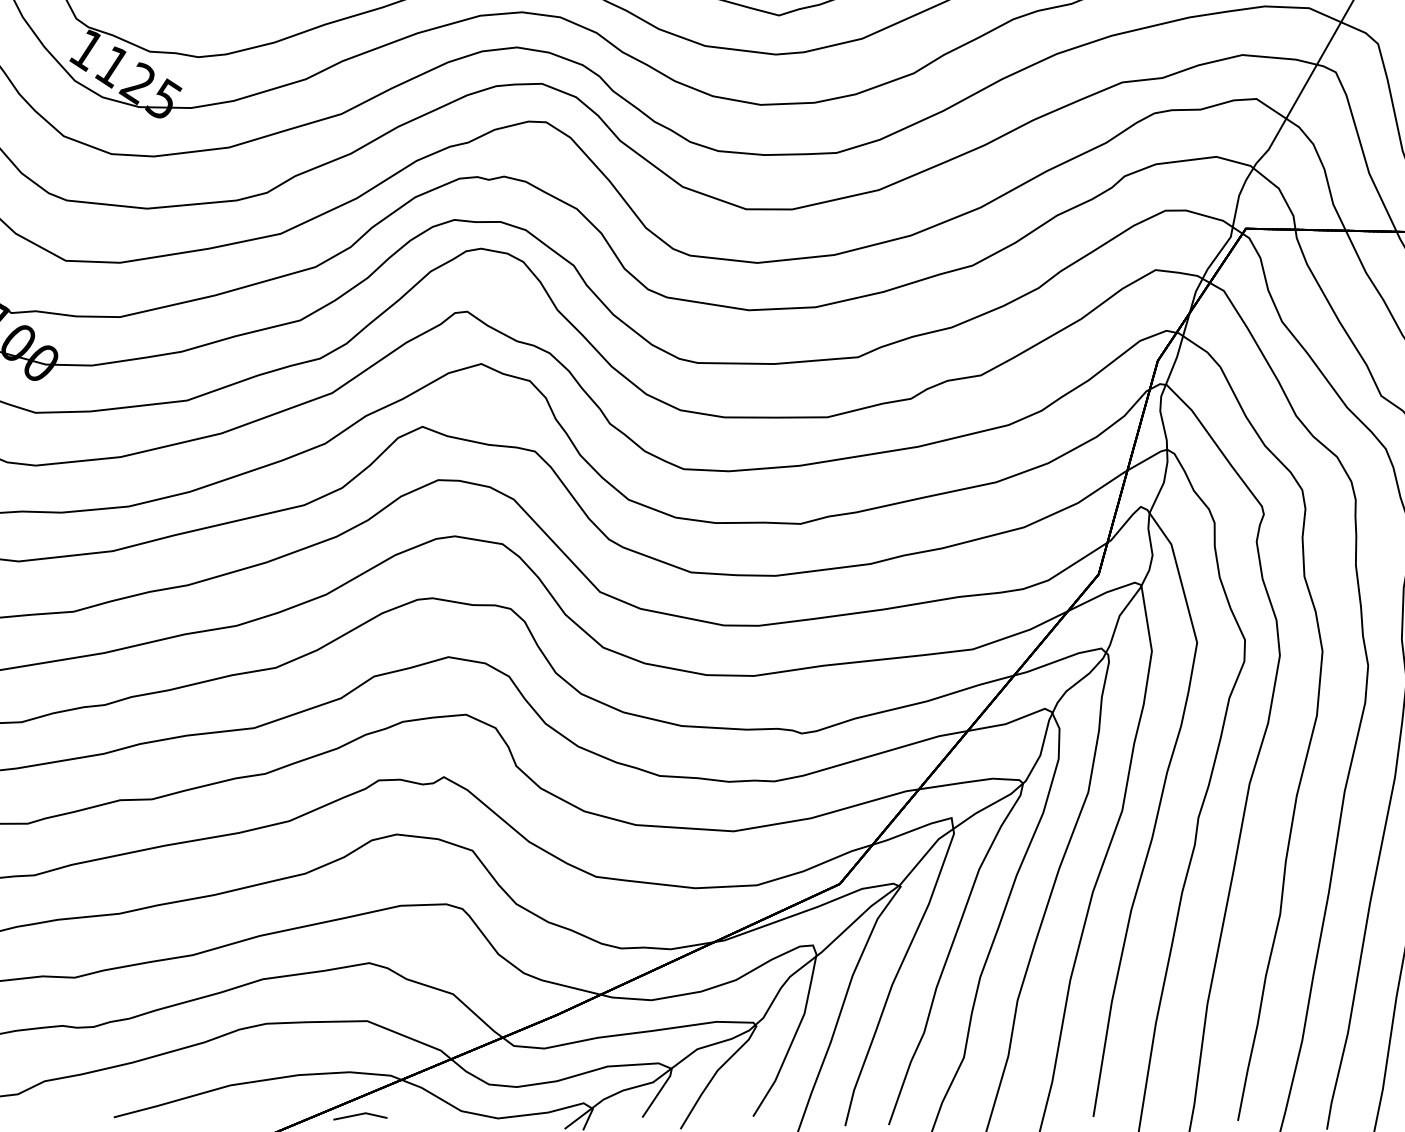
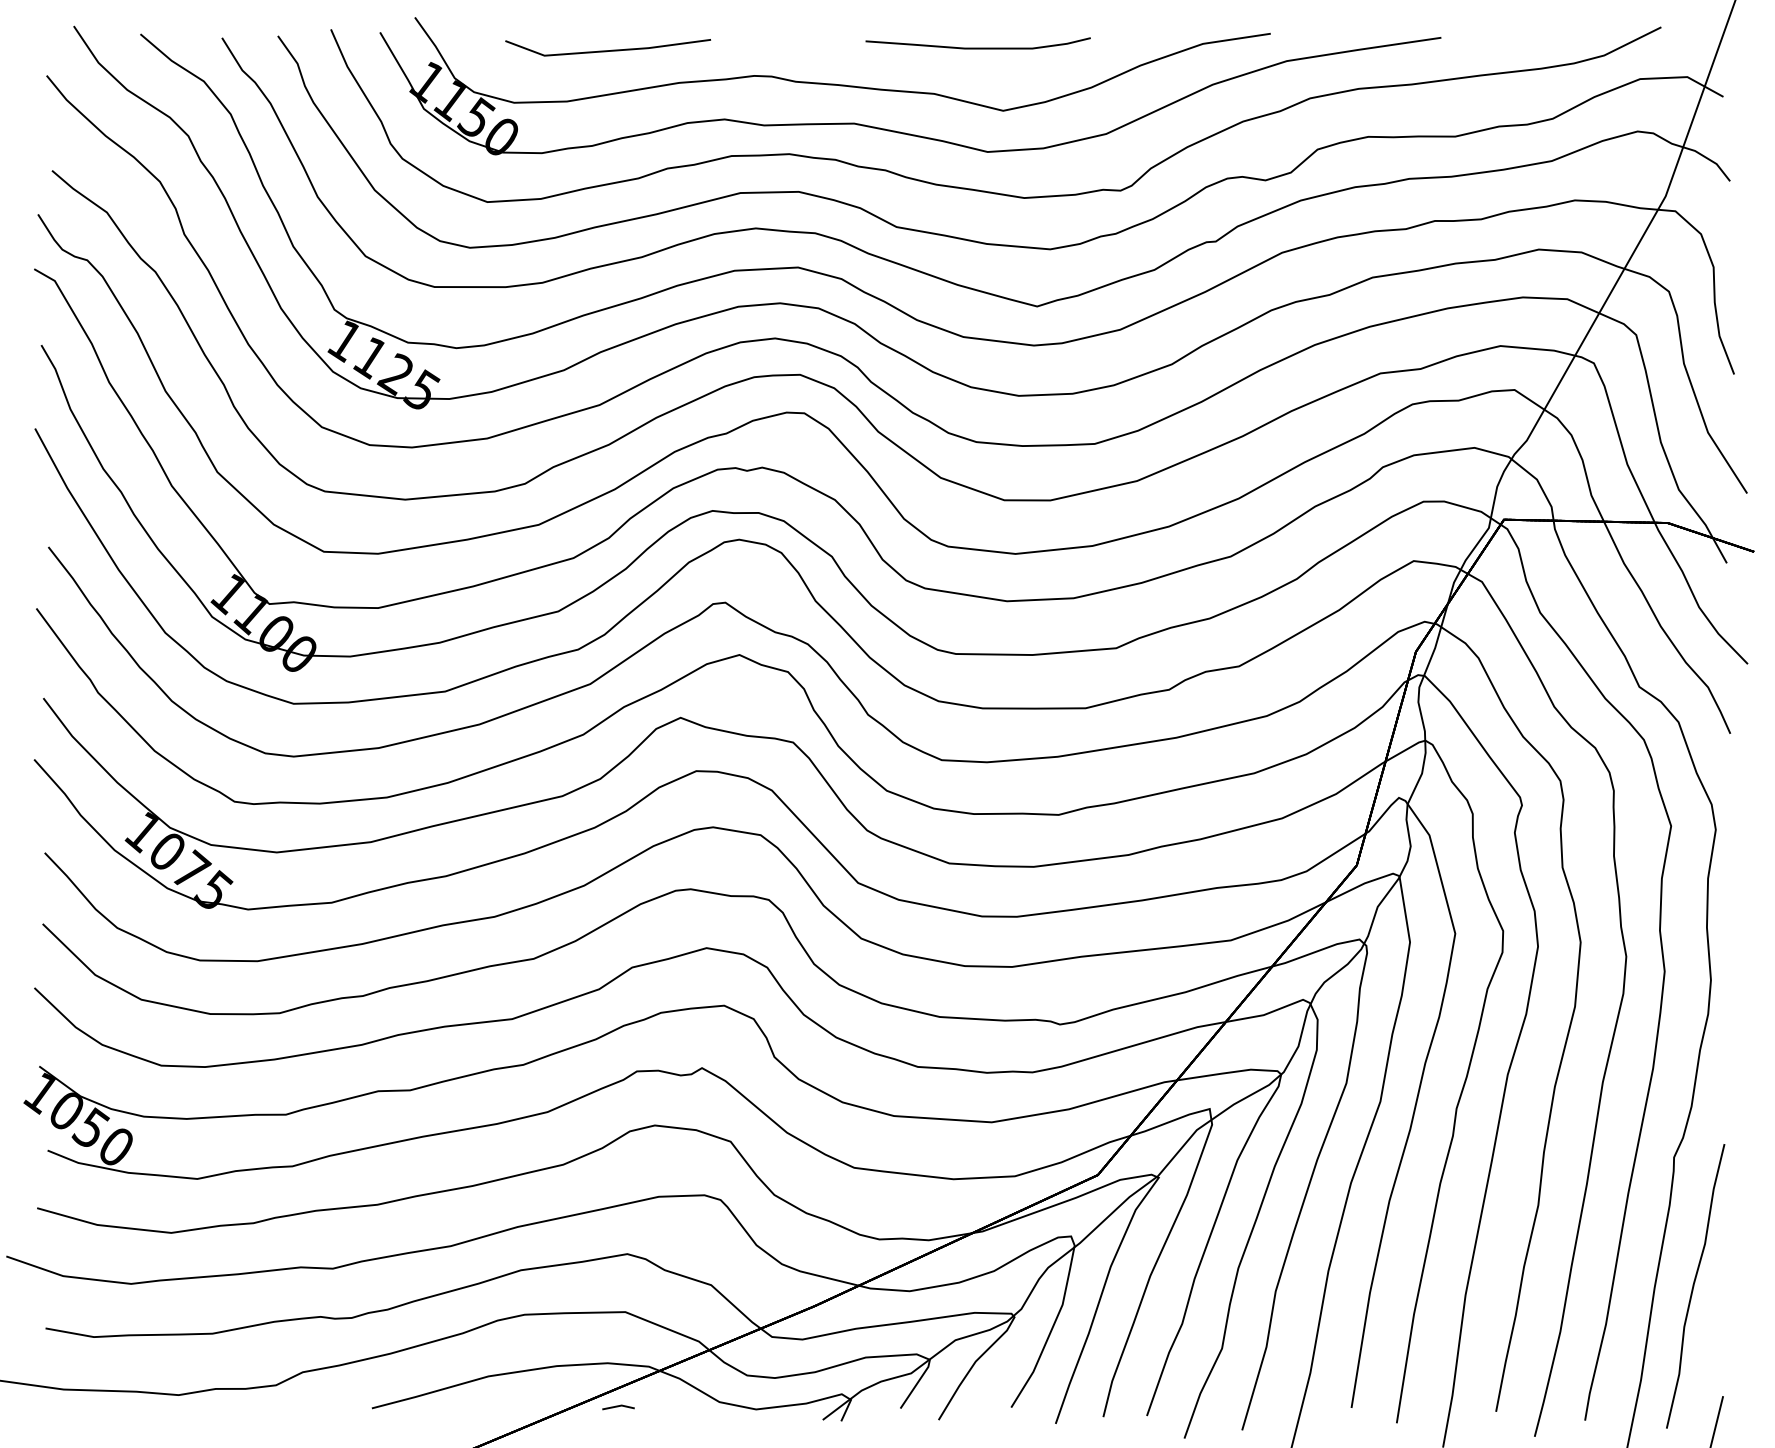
part: (360, 1116) -> (618, 1407), size x0.6

